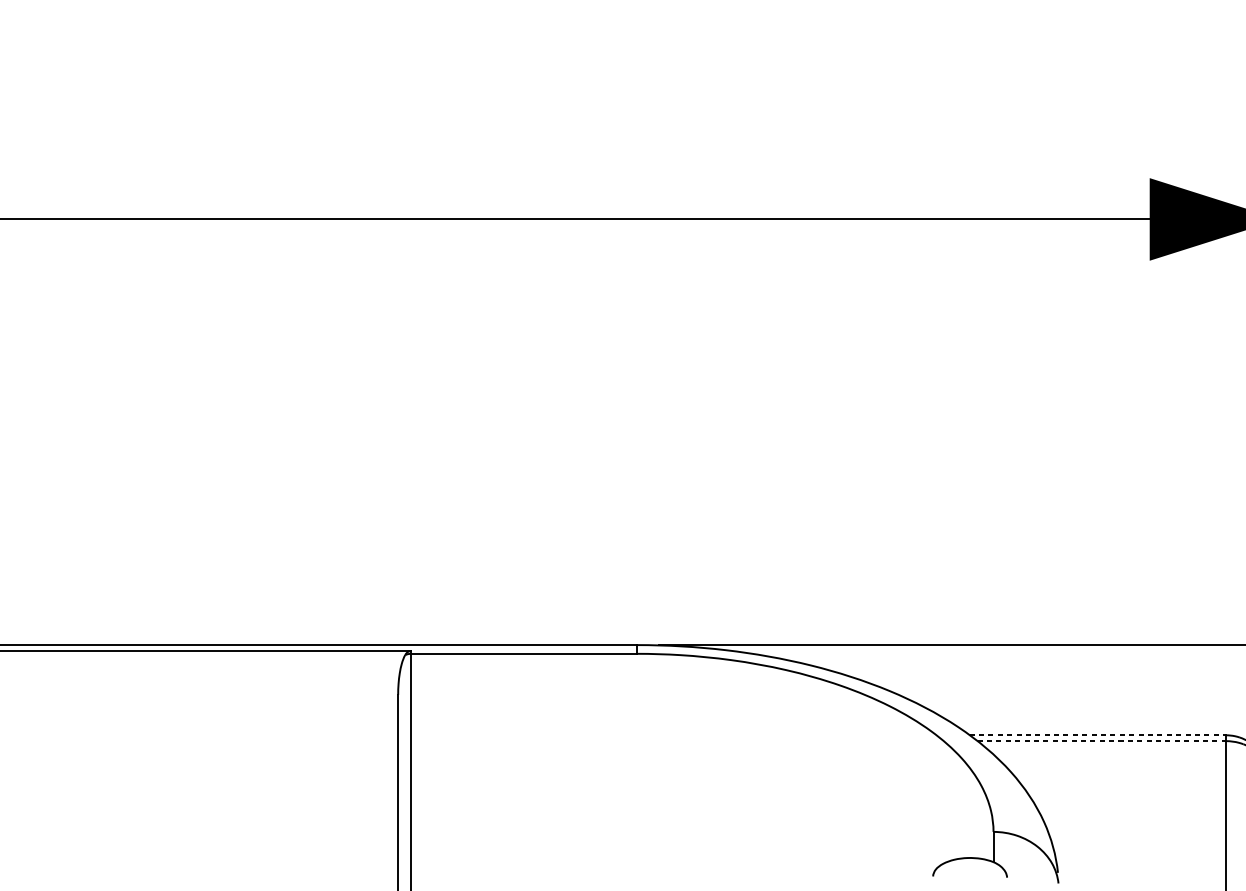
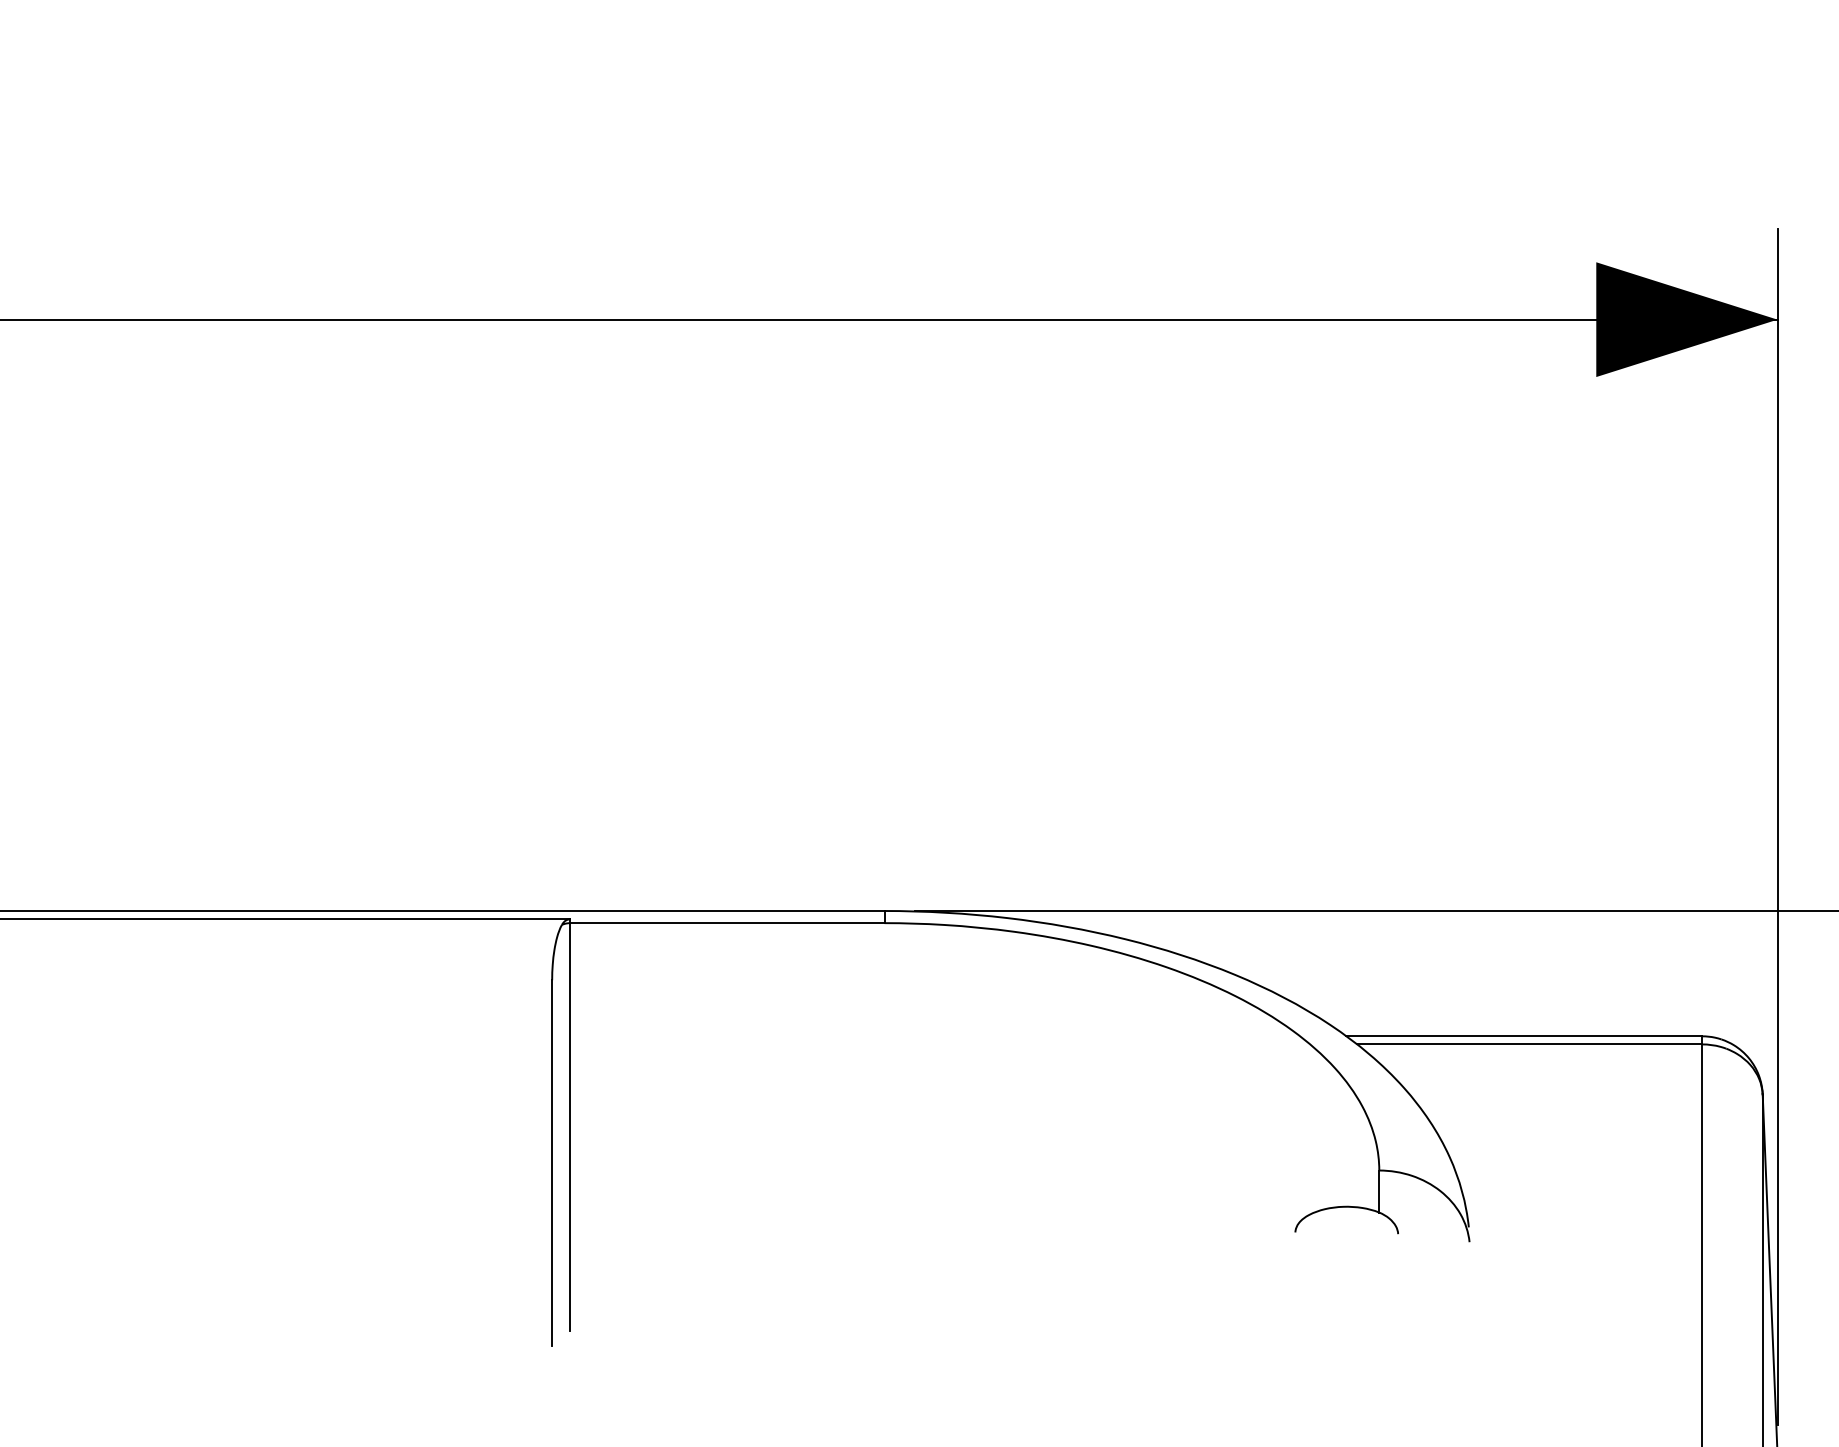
line: (1098, 735) -> (1524, 1036), dashed -> solid
line: (1101, 741) -> (1529, 1044), dashed -> solid

